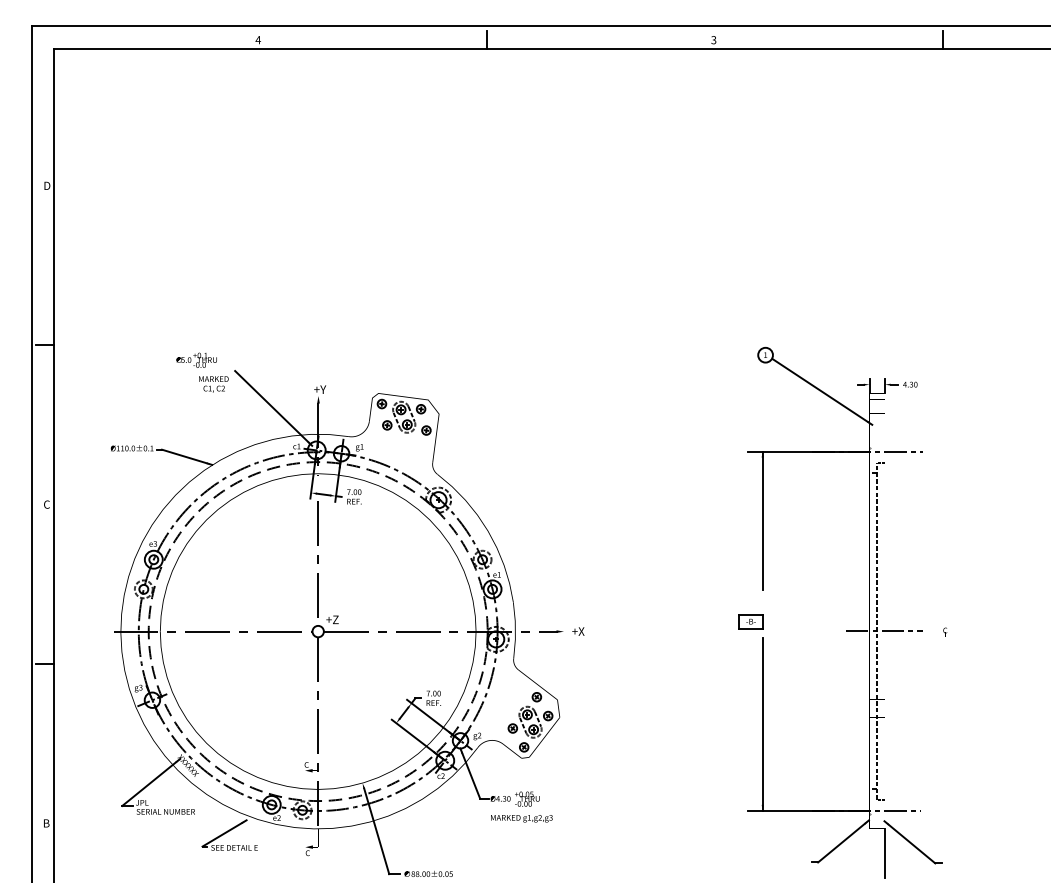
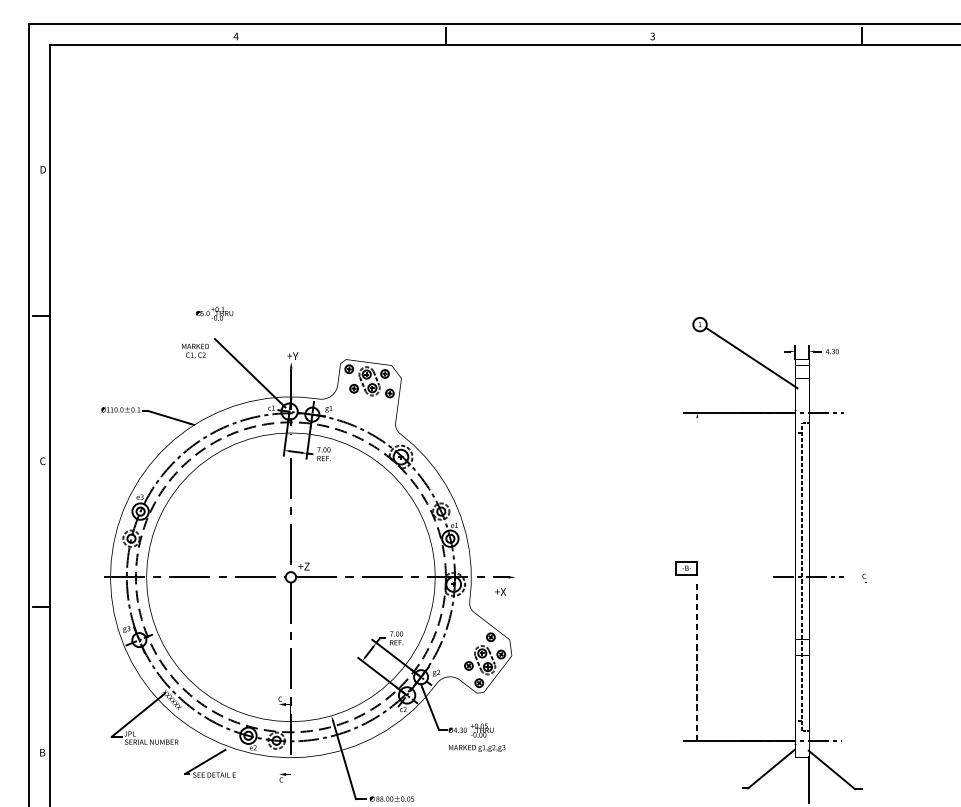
text: (196, 359) -> (214, 312), moved
line: (762, 520) -> (697, 475), removed
text: (578, 631) -> (500, 591), moved
line: (762, 723) -> (697, 661), solid -> dashed

